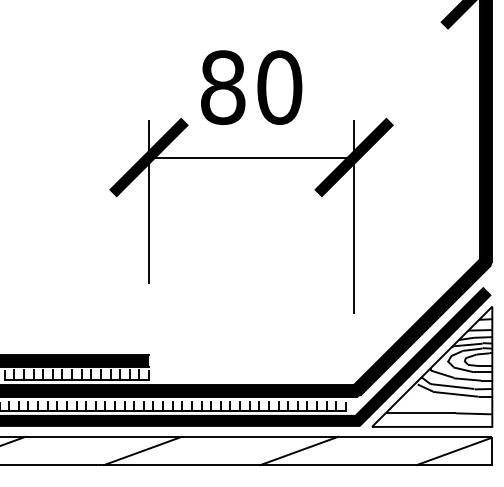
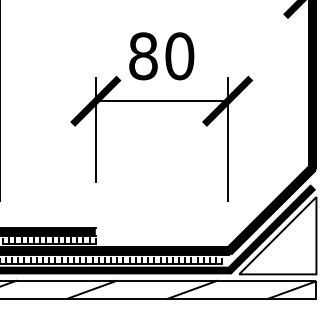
hatch: (437, 366) -> (281, 235), removed

